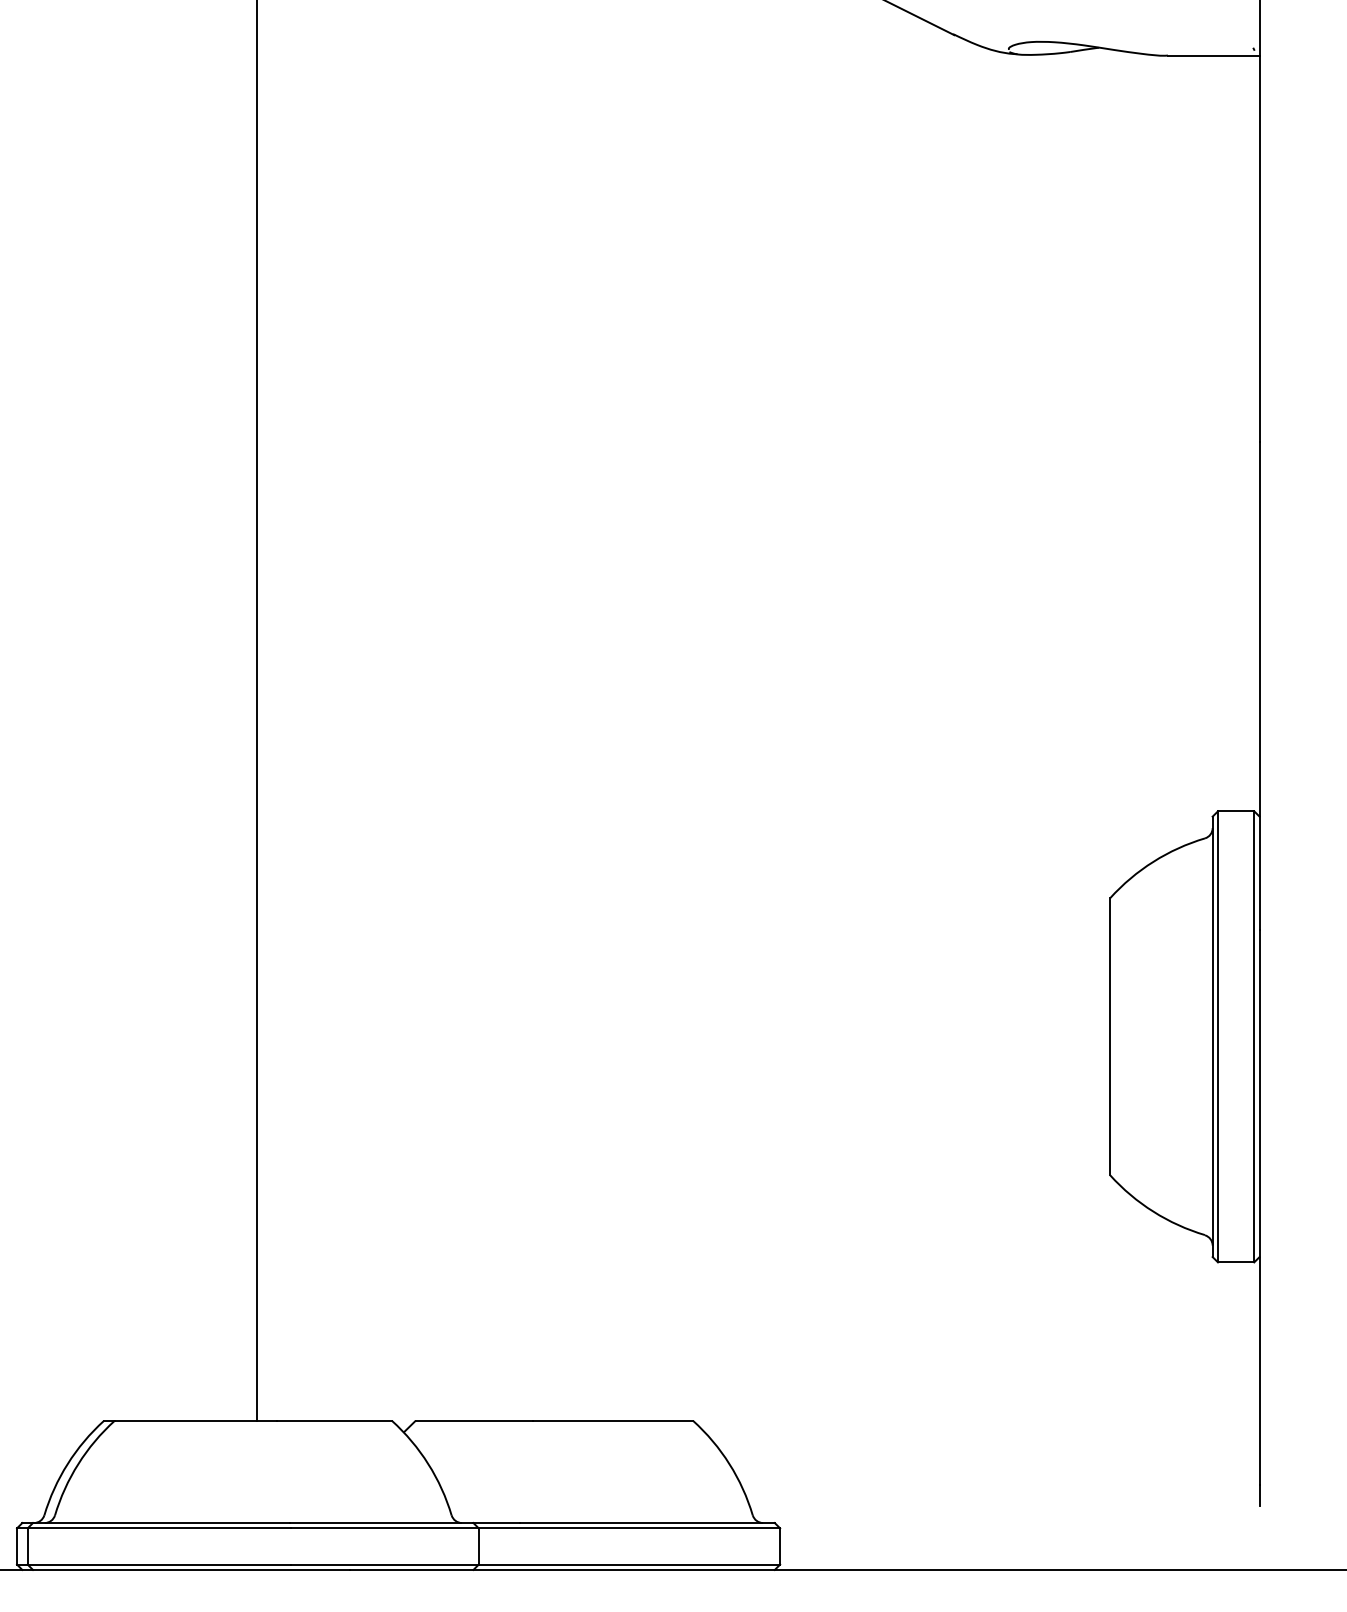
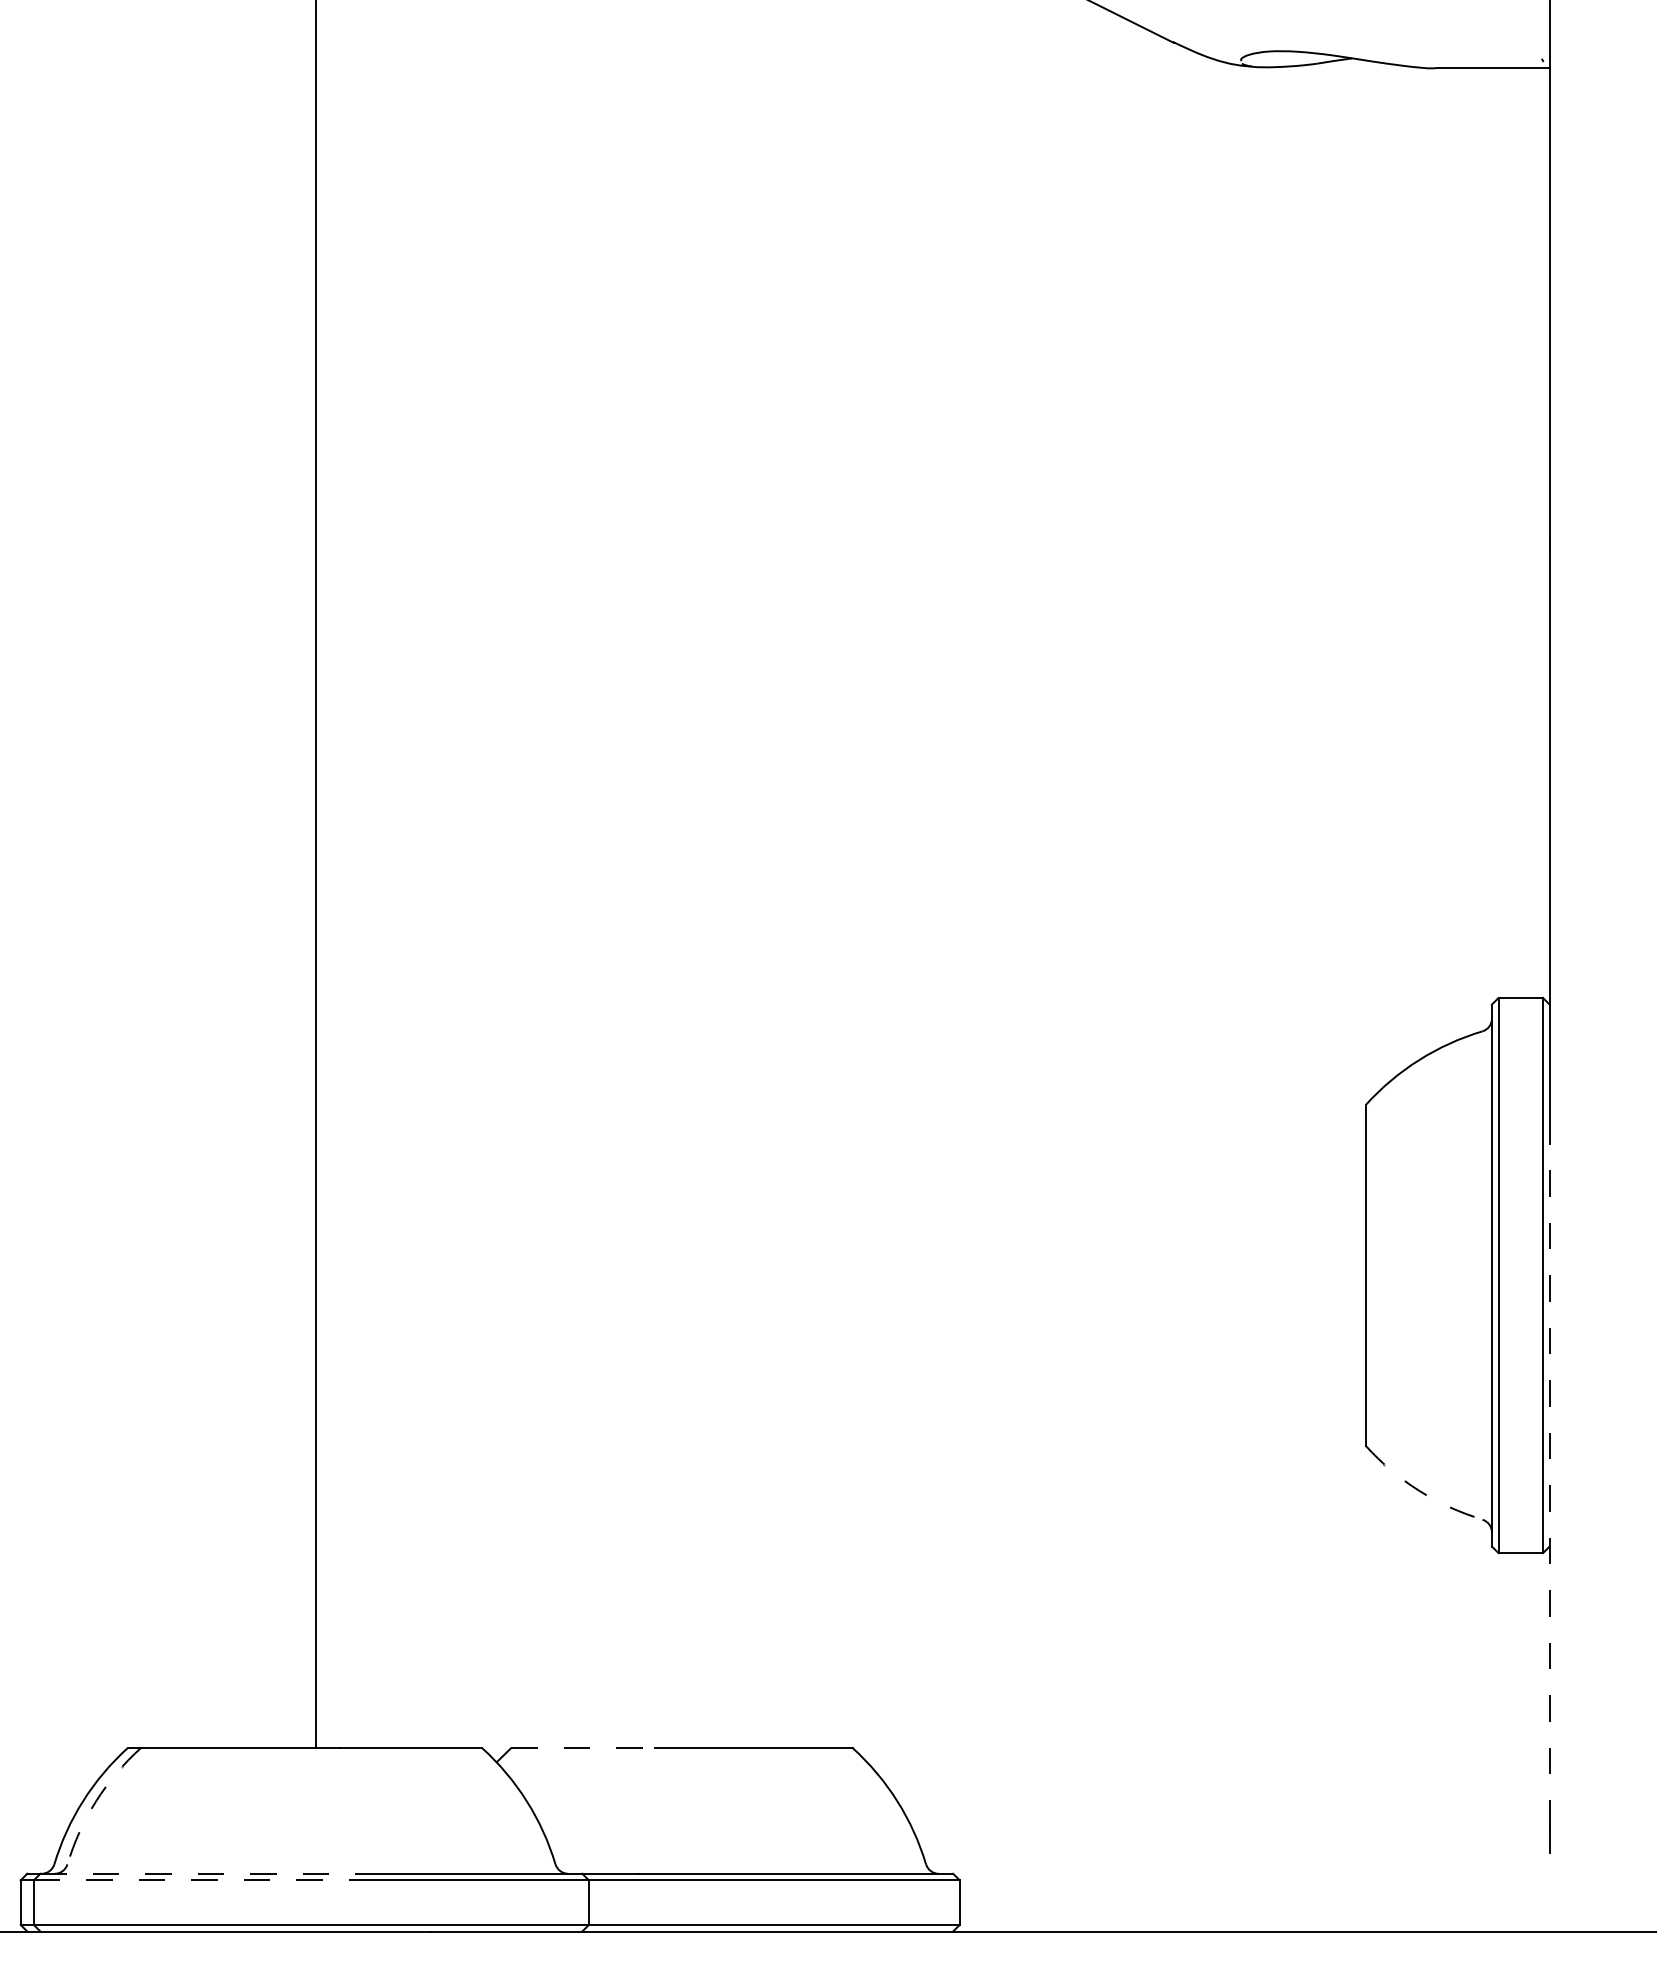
line: (1259, 1206) -> (1549, 1484), solid -> dashed
arc: (1153, 1211) -> (1419, 1490), solid -> dashed
line: (474, 1420) -> (583, 1747), solid -> dashed
arc: (78, 1464) -> (96, 1801), solid -> dashed
line: (162, 1522) -> (199, 1873), solid -> dashed
line: (159, 1528) -> (196, 1880), solid -> dashed

